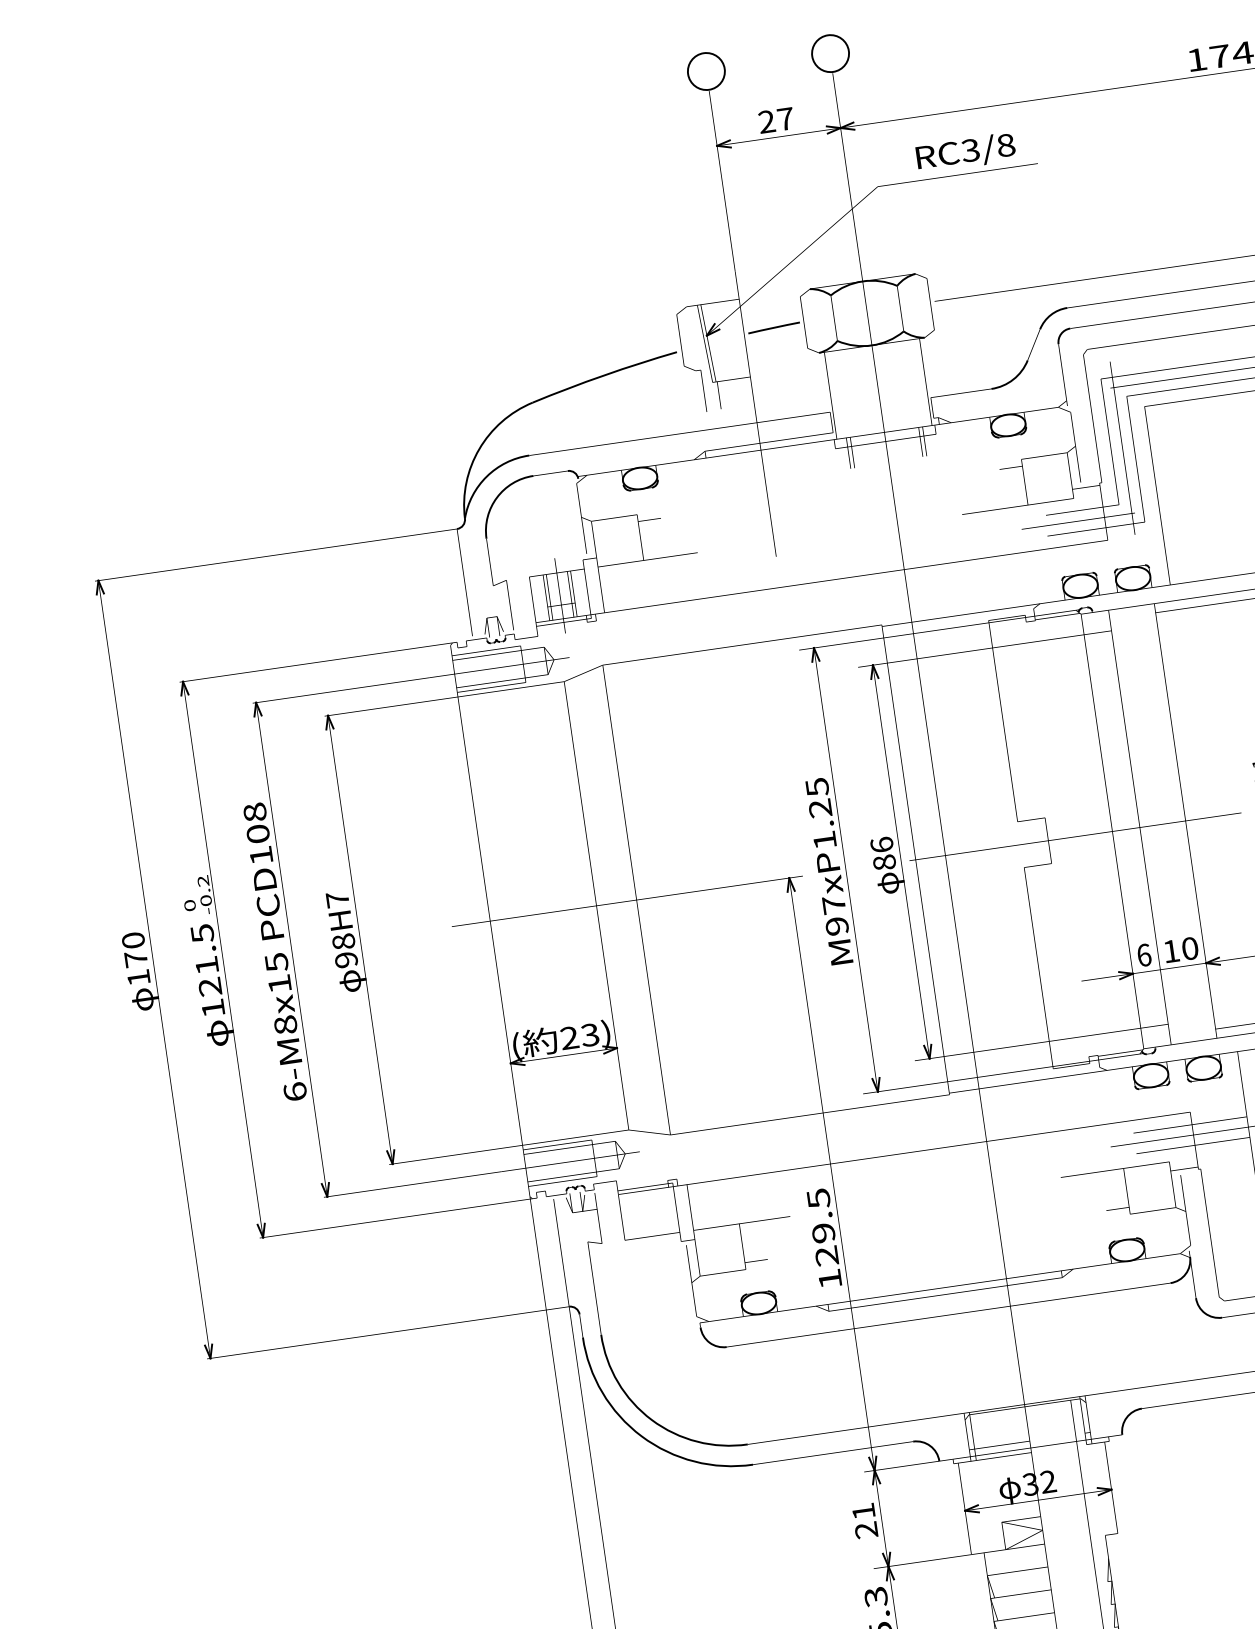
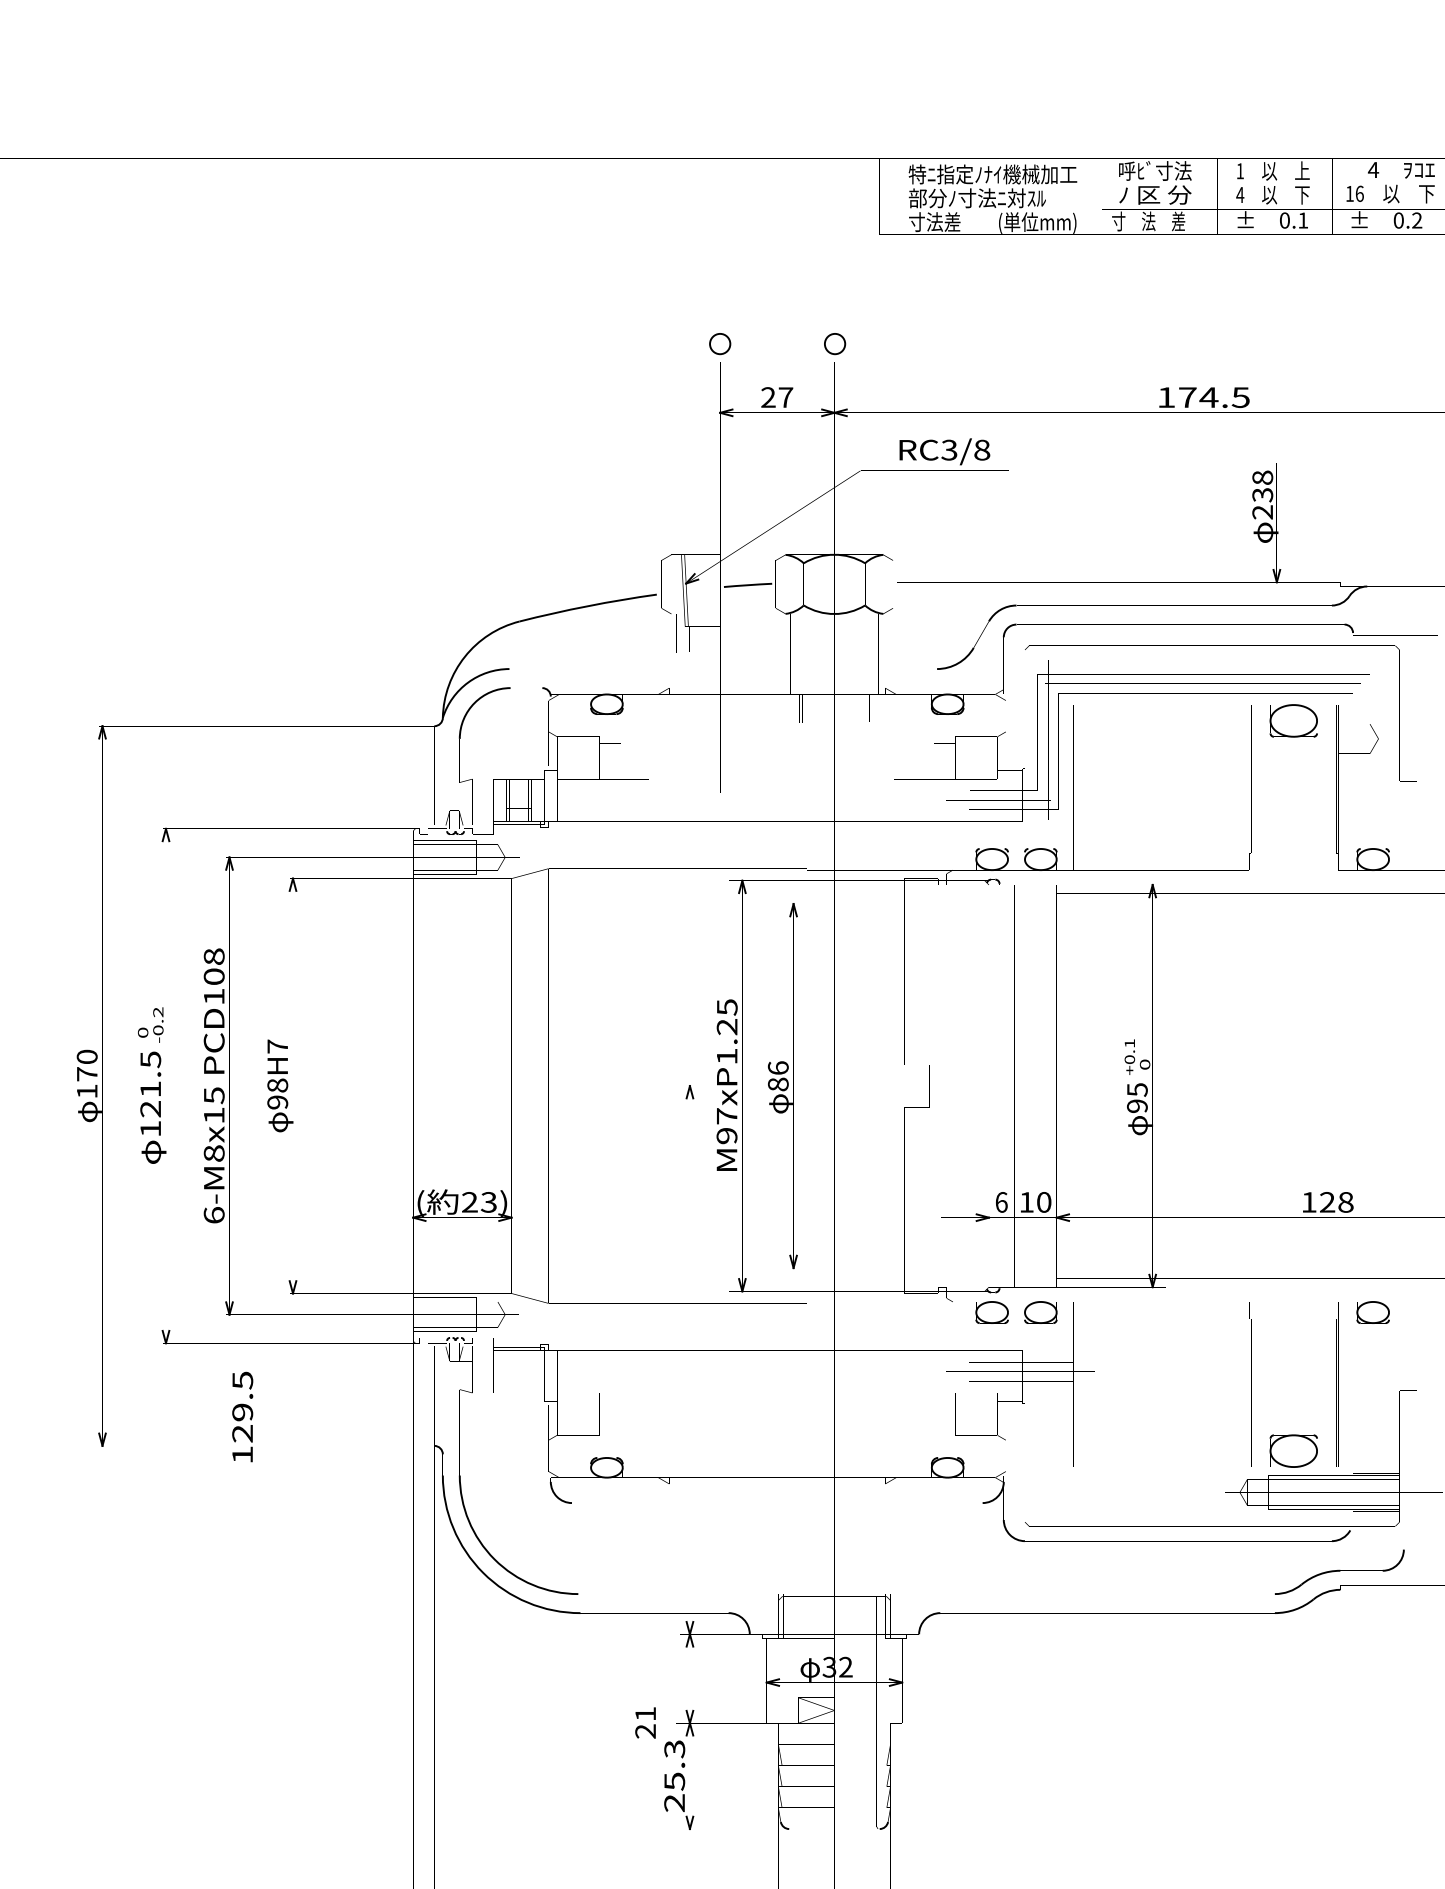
circle: (829, 53) -> (834, 343), size x0.6
circle: (706, 70) -> (720, 343), size x0.6
text: (824, 1237) -> (242, 1416), moved
text: (864, 1520) -> (645, 1722), moved

